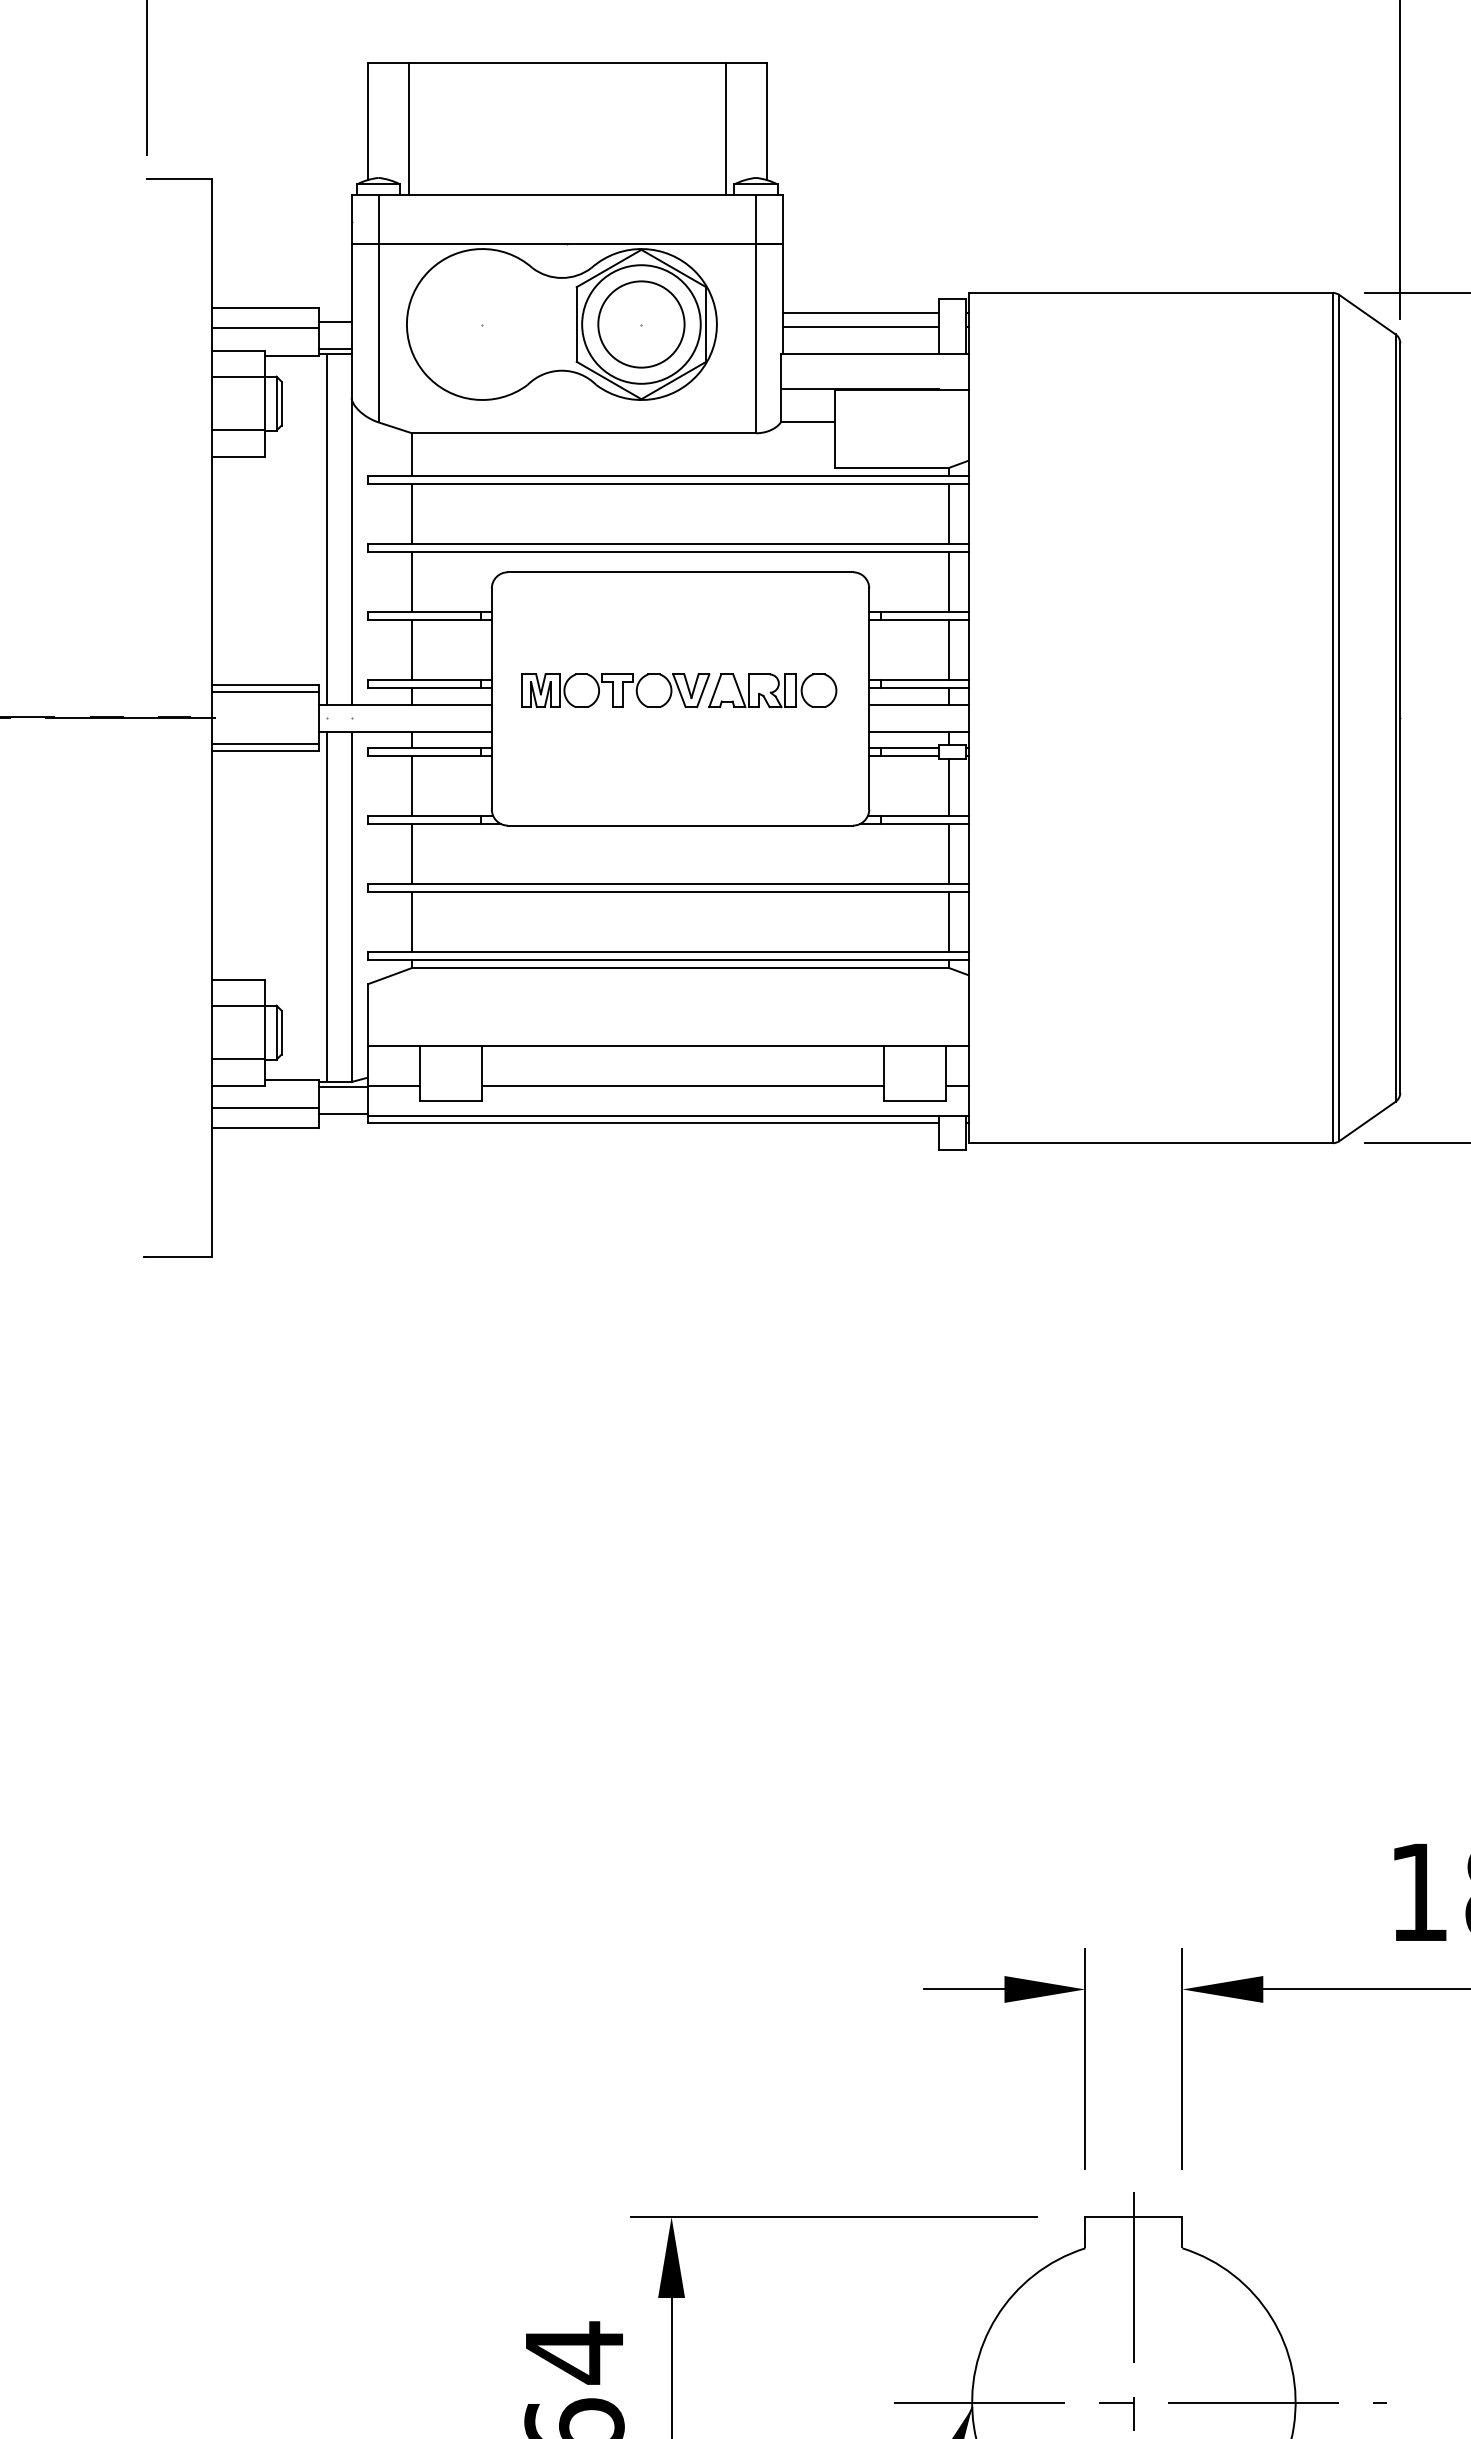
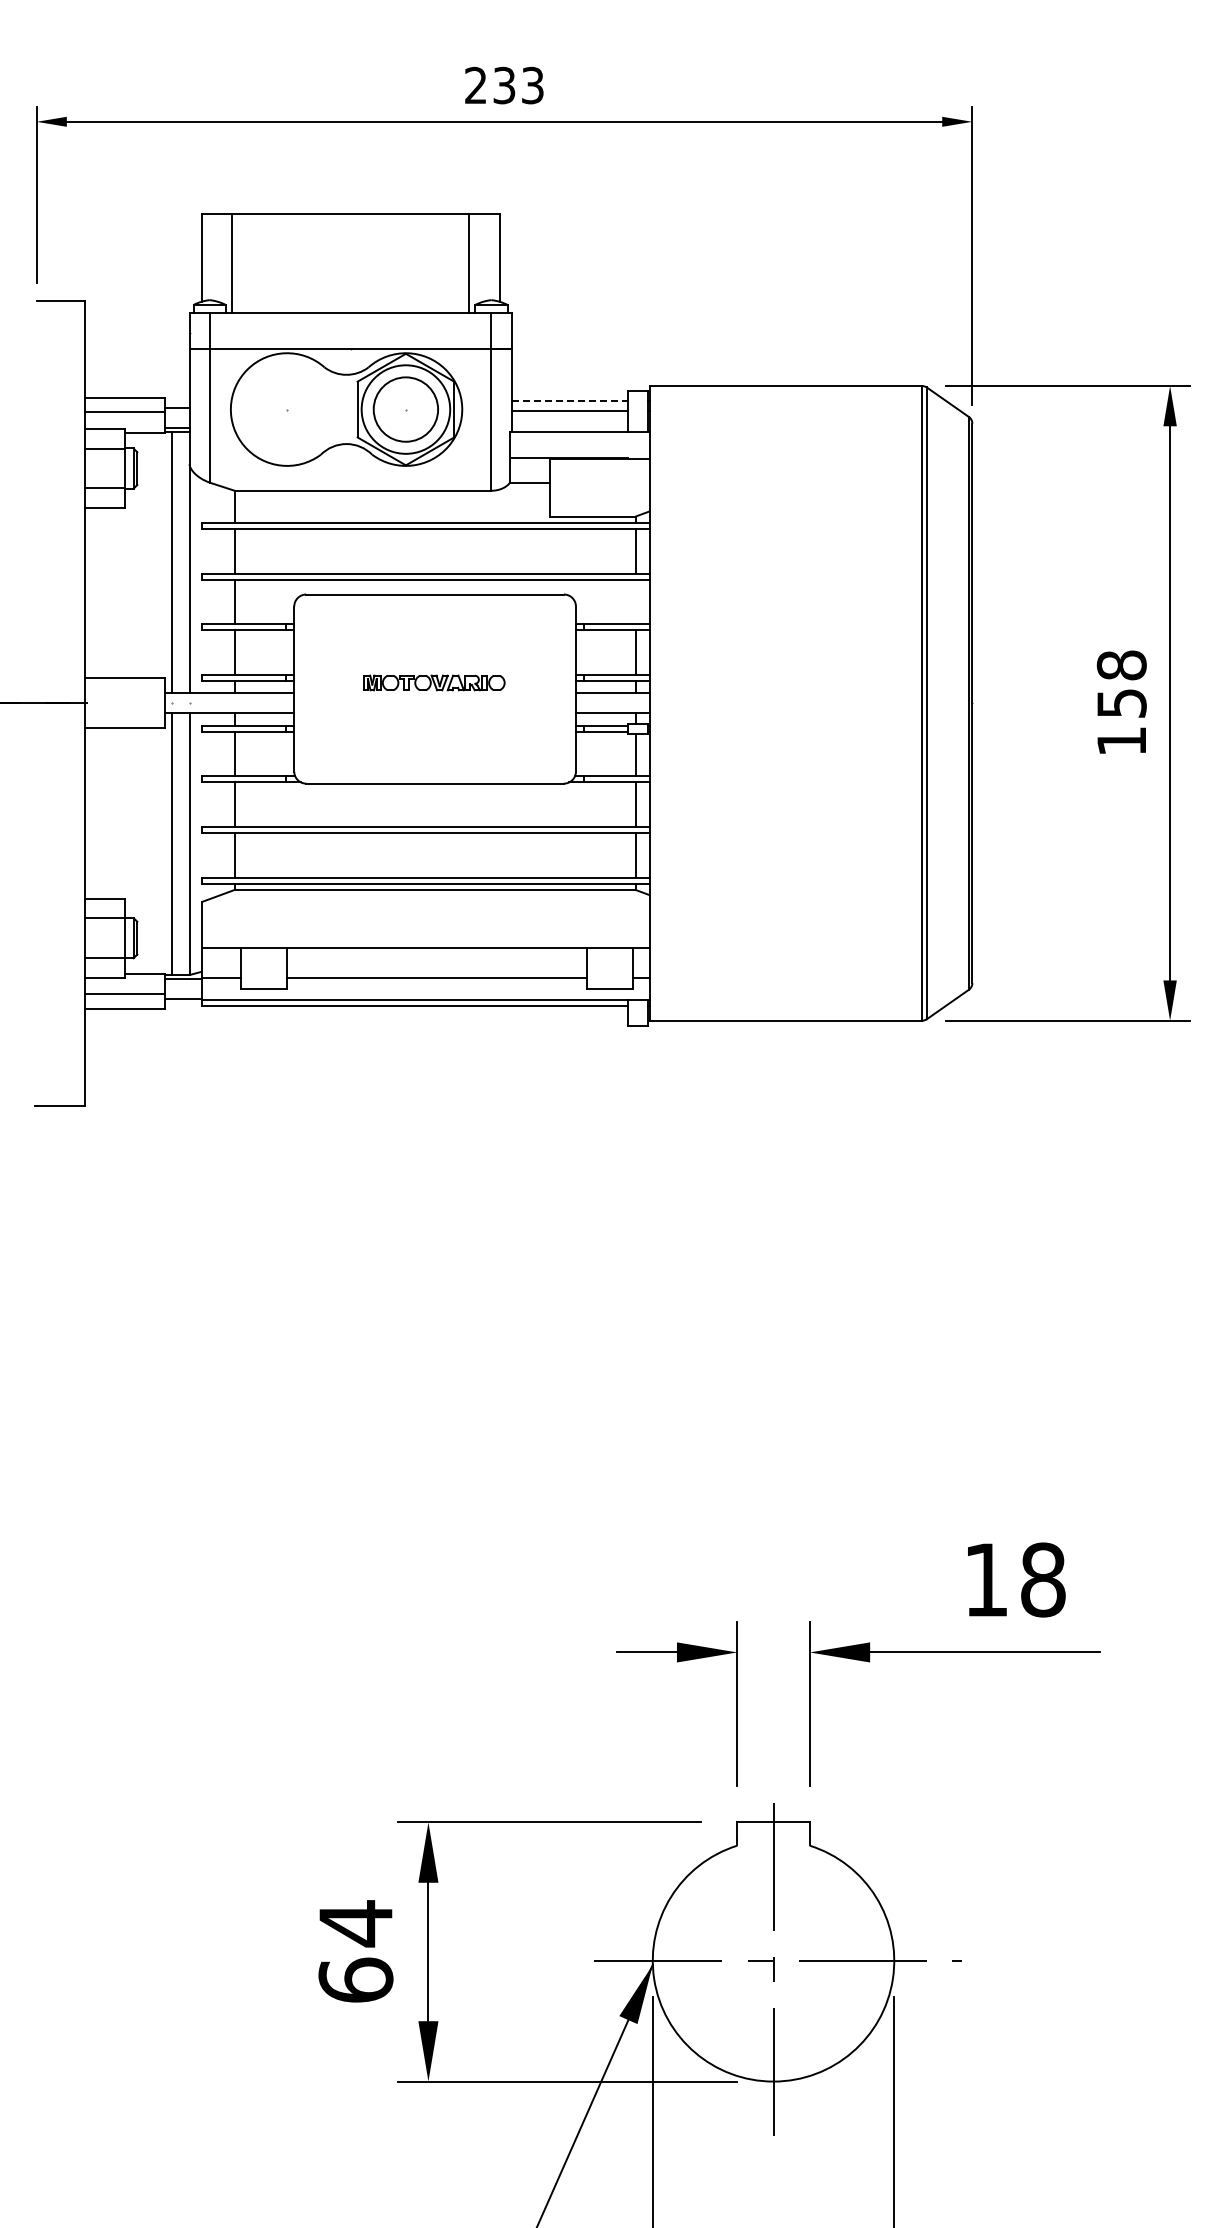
line: (861, 312) -> (570, 400), solid -> dashed
line: (948, 581) -> (635, 601), removed
part: (679, 690) -> (434, 682), size x0.6
line: (264, 691) -> (124, 683), removed
line: (264, 743) -> (124, 722), removed

